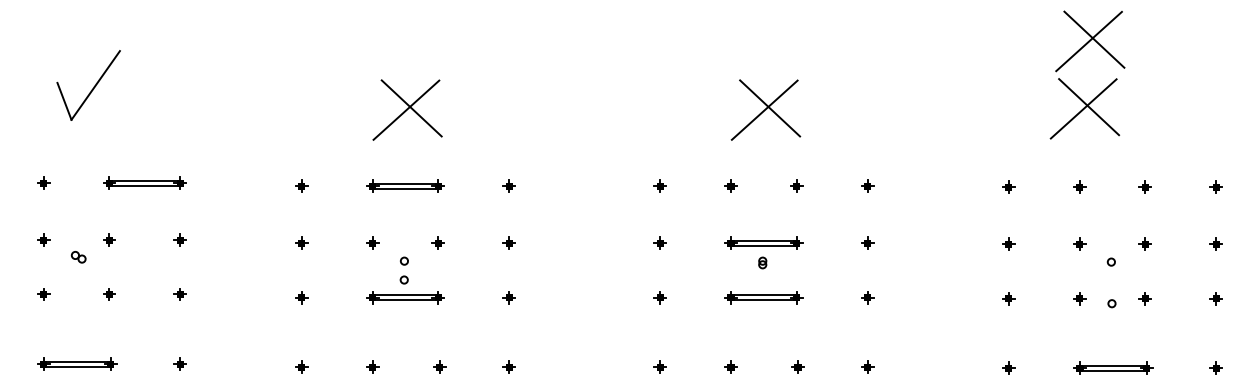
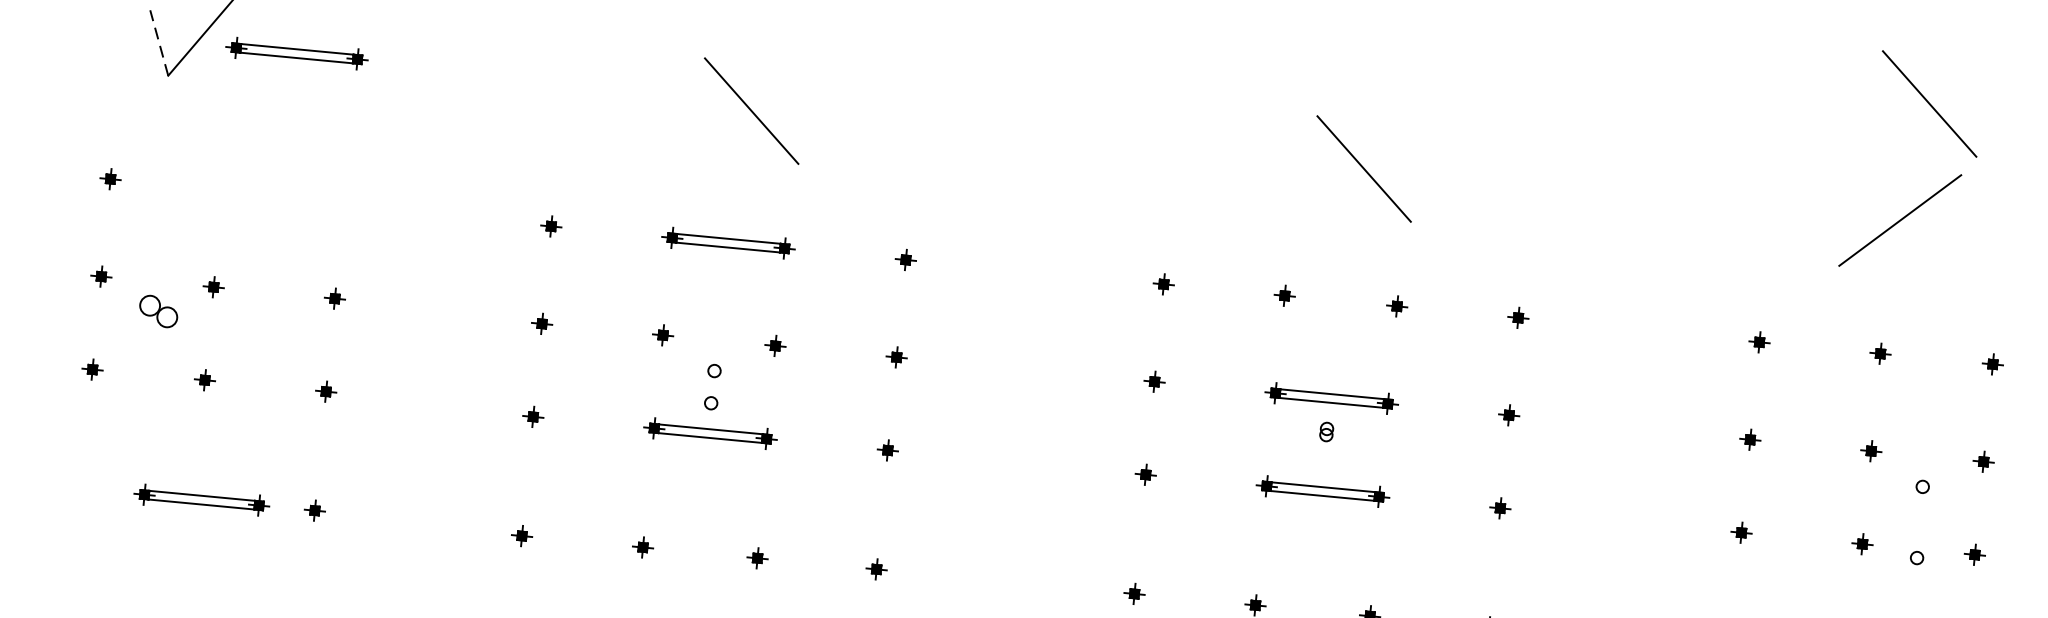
line: (1088, 41) -> (1919, 106), removed
line: (64, 101) -> (159, 43), solid -> dashed
line: (1089, 107) -> (1910, 219), removed
line: (406, 109) -> (742, 112), removed
line: (764, 109) -> (1354, 169), removed
part: (144, 182) -> (296, 52), moved
part: (78, 257) -> (157, 312), size x1.6
part: (77, 363) -> (202, 499), moved

